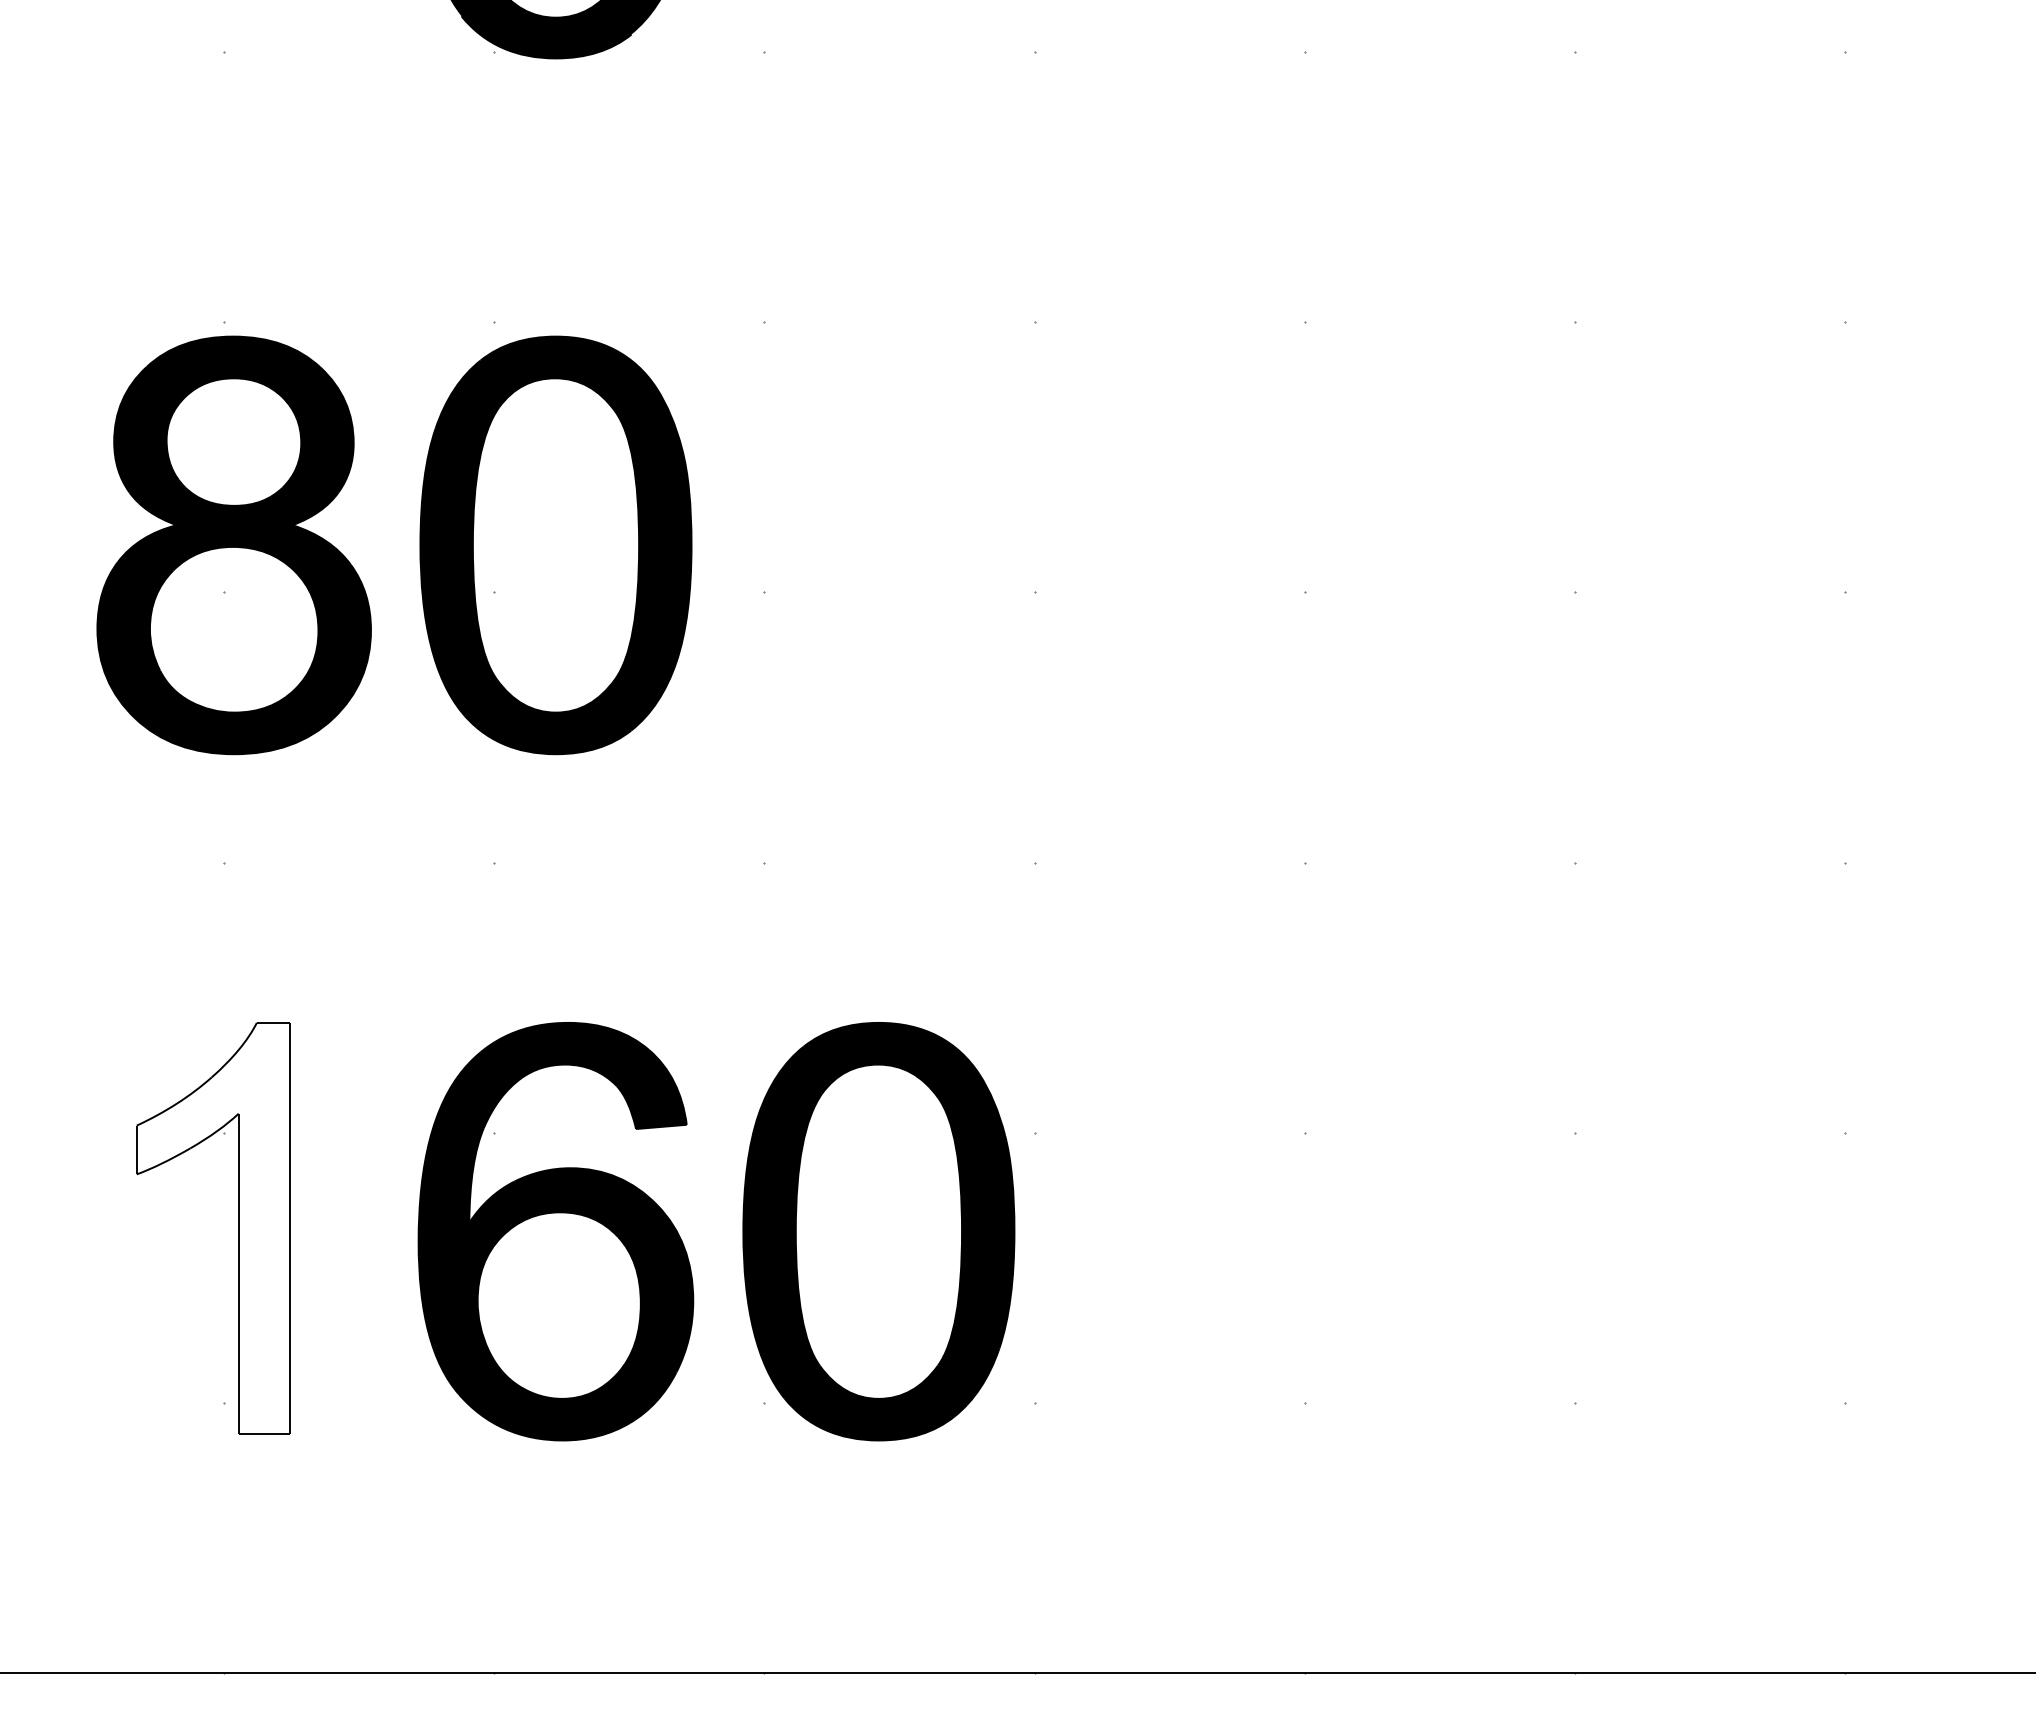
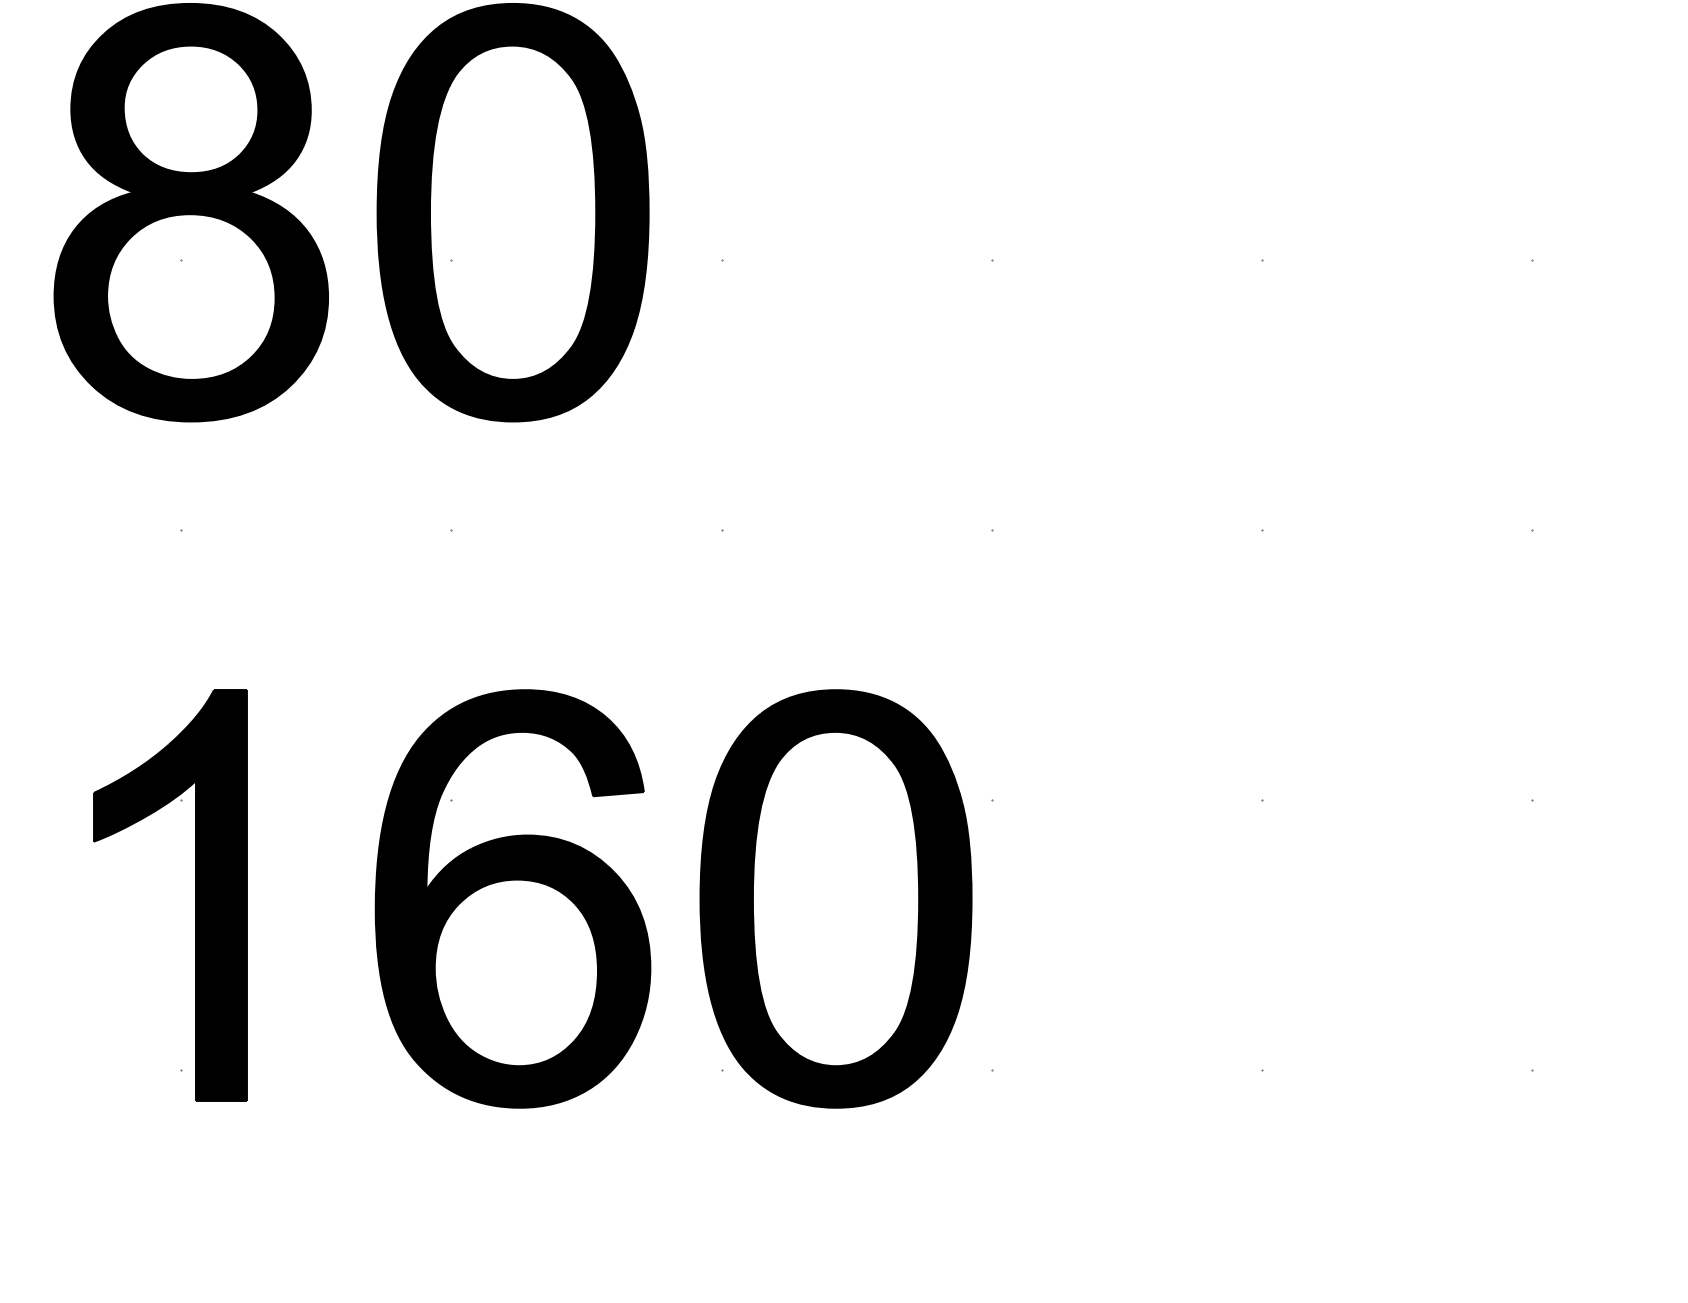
fill: (212, 1228) -> (169, 895), added

